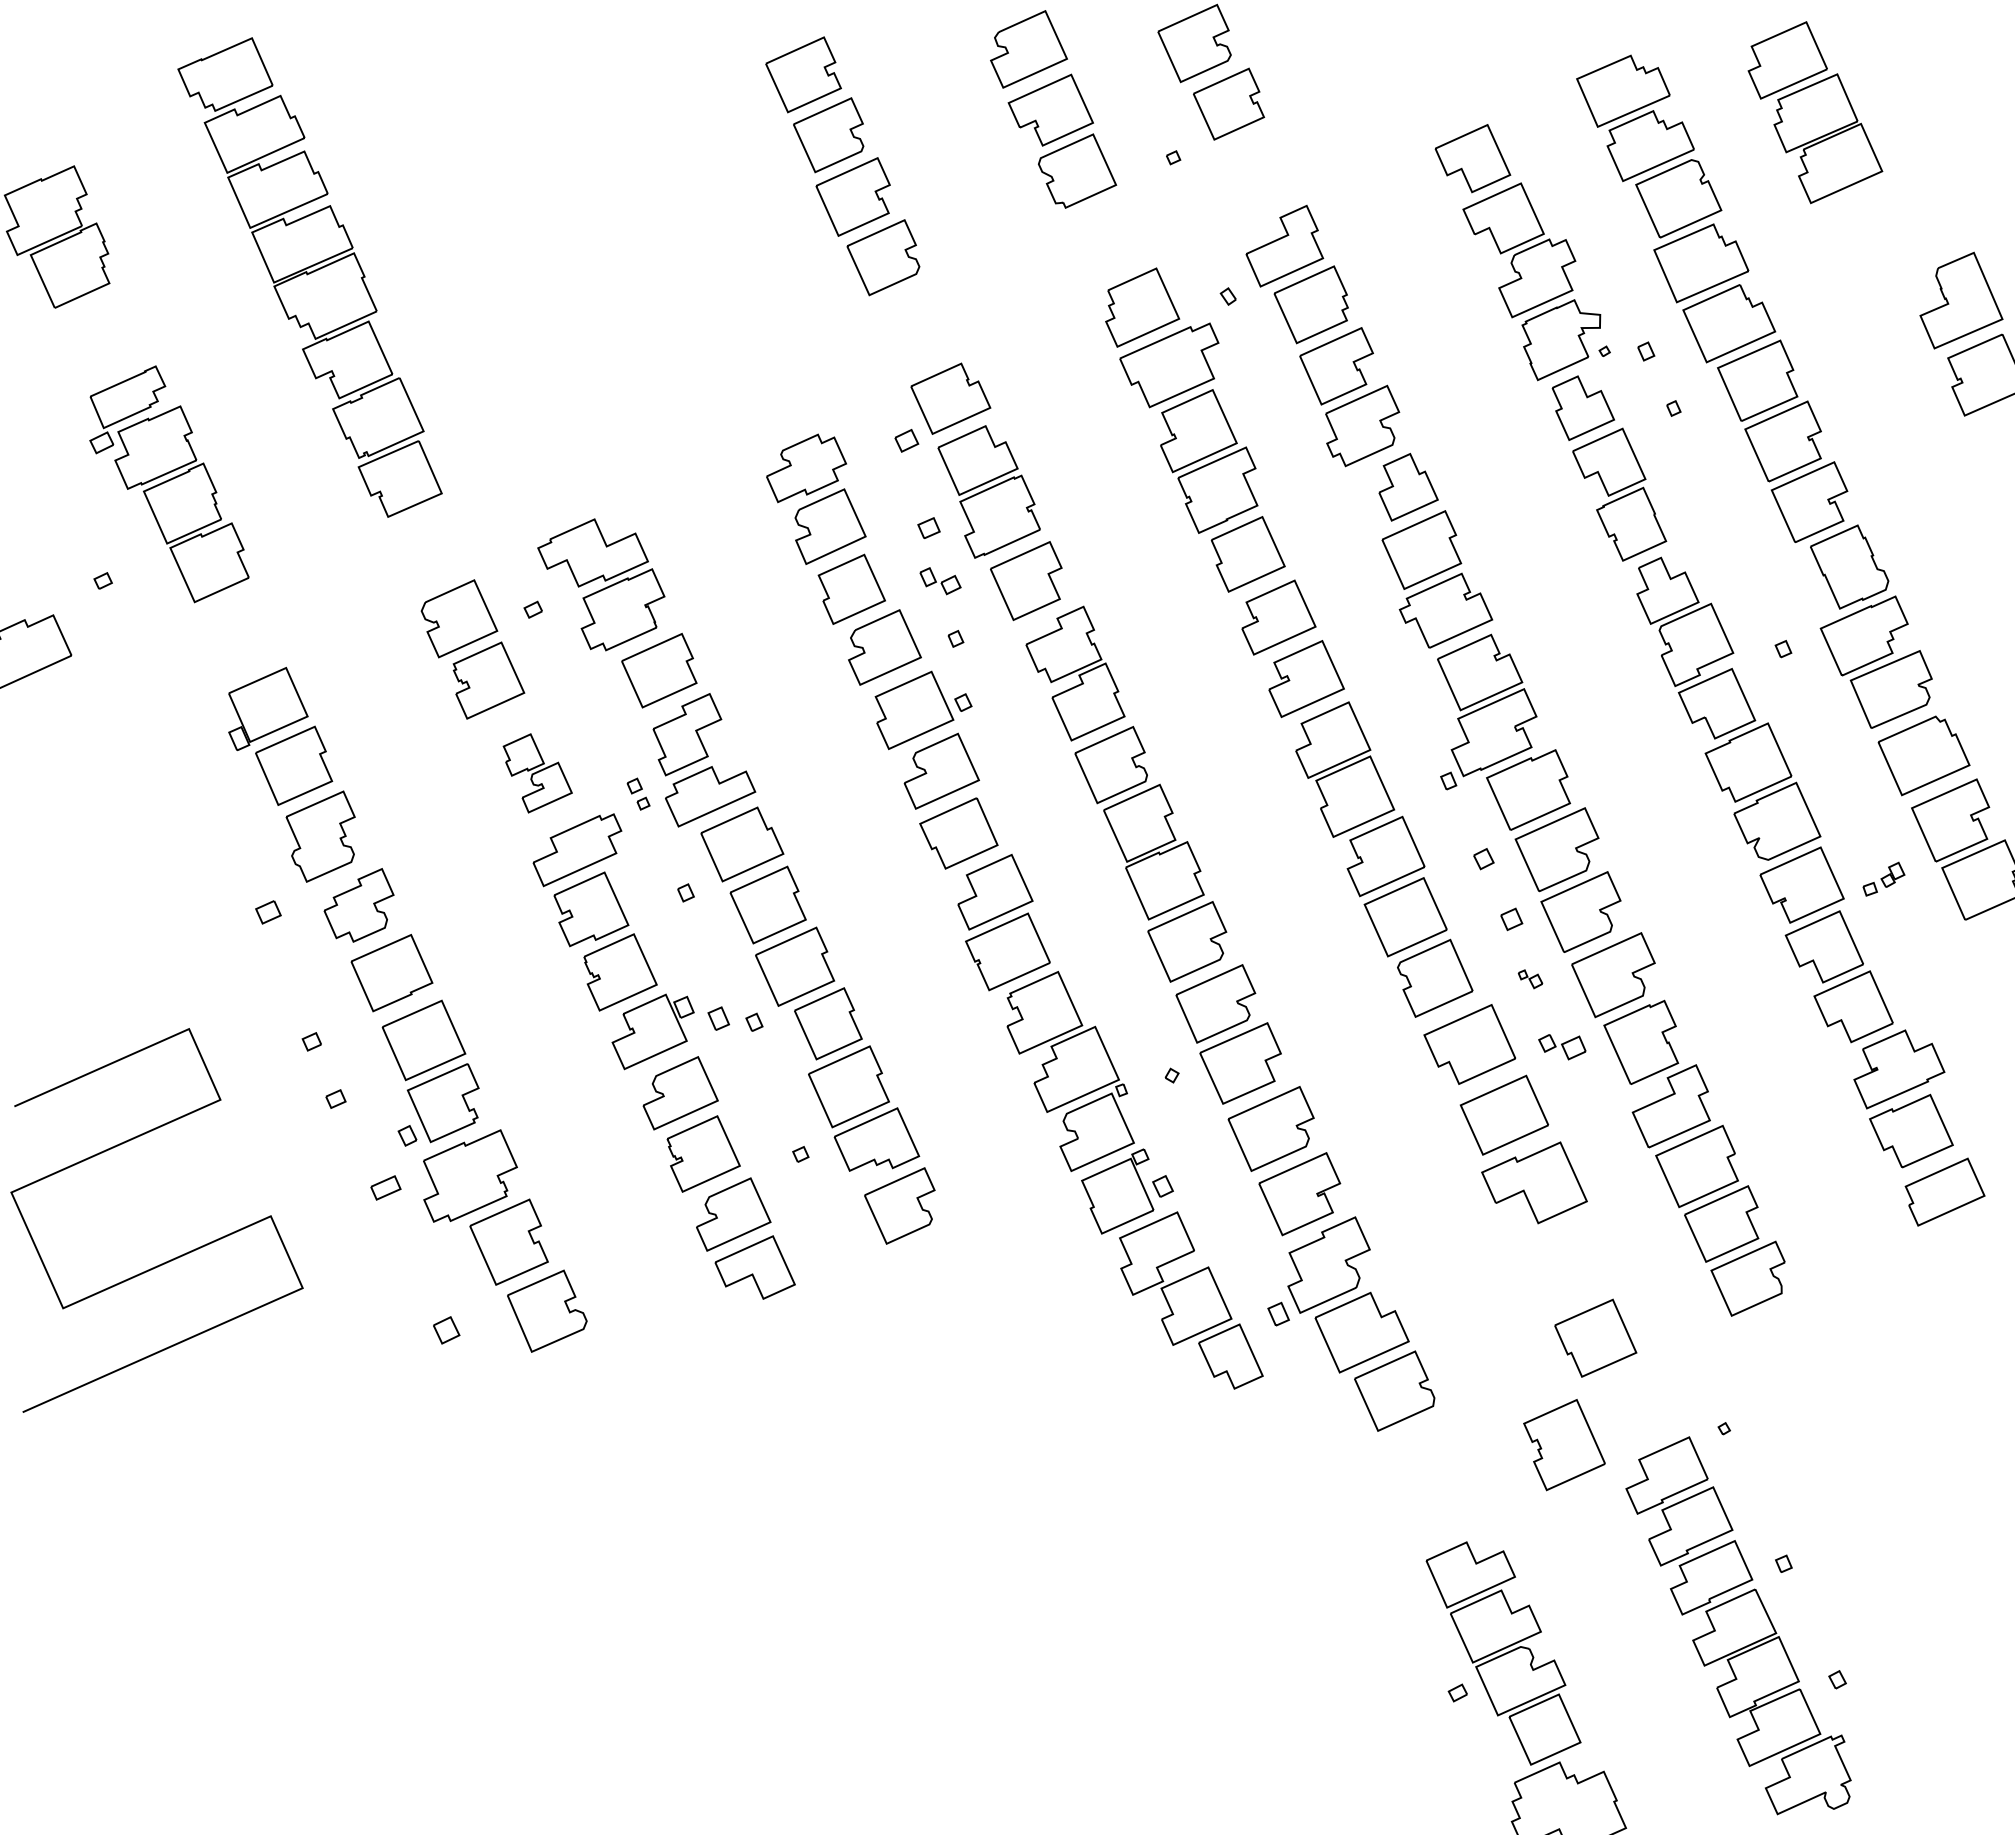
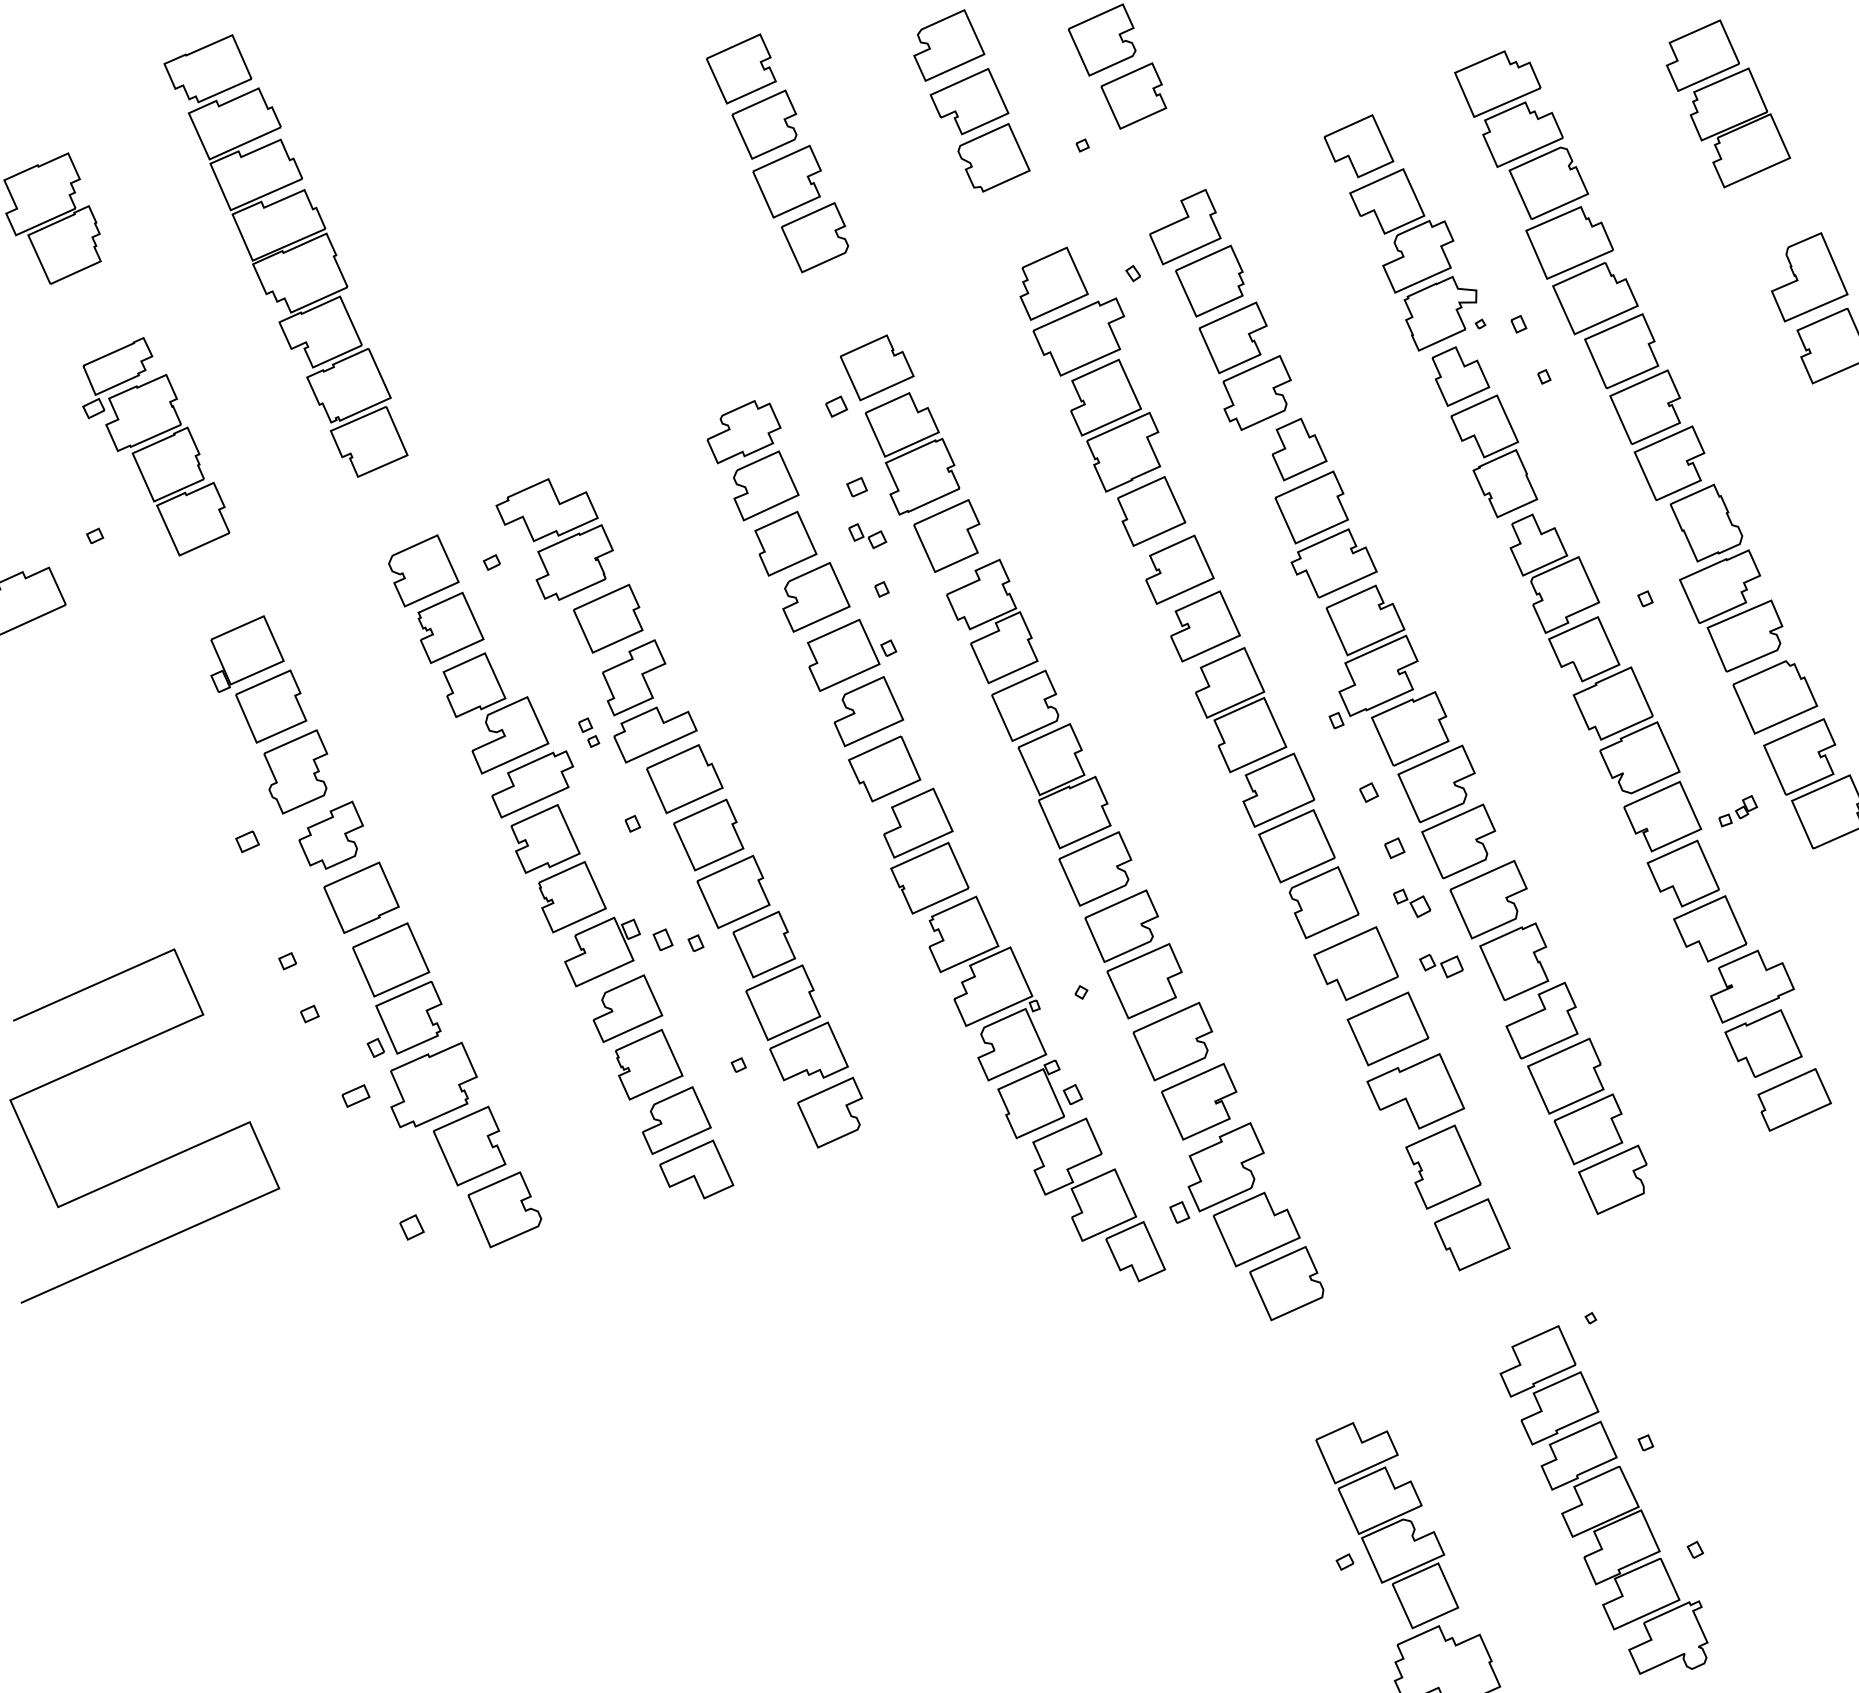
part: (1815, 112) -> (1728, 103), moved
part: (537, 773) -> (495, 713), size x1.67
part: (1530, 979) -> (1412, 903), size x1.67
part: (1564, 1445) -> (1443, 1167), moved

